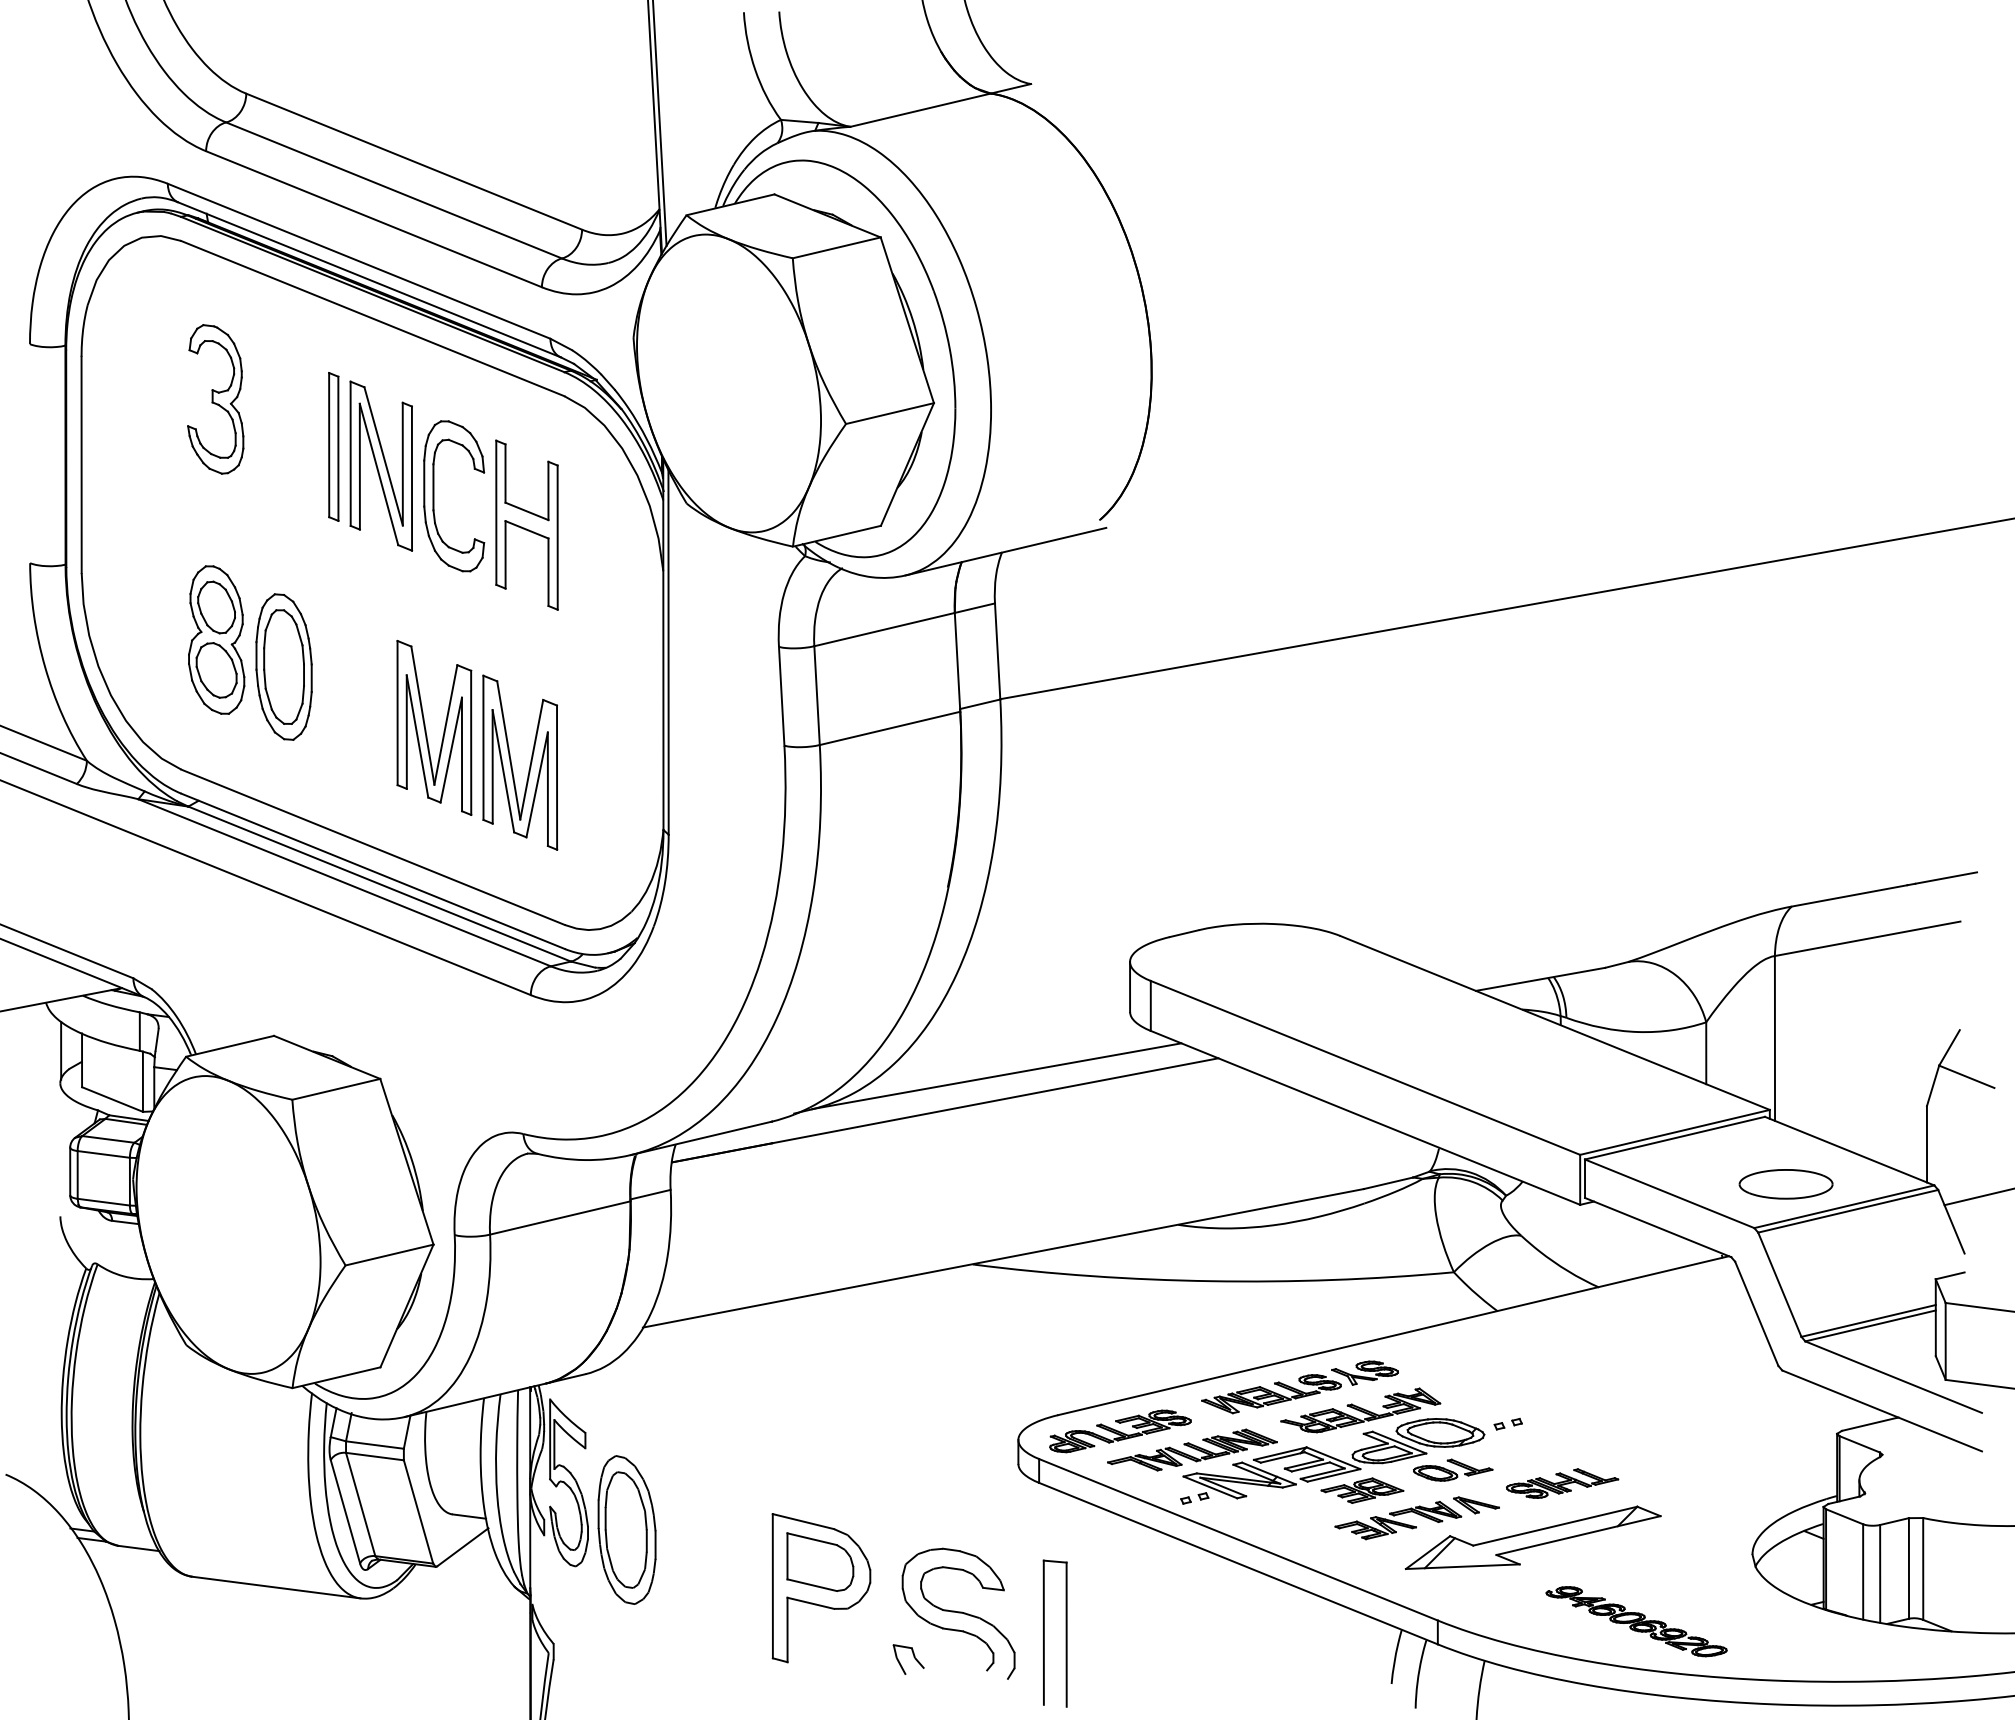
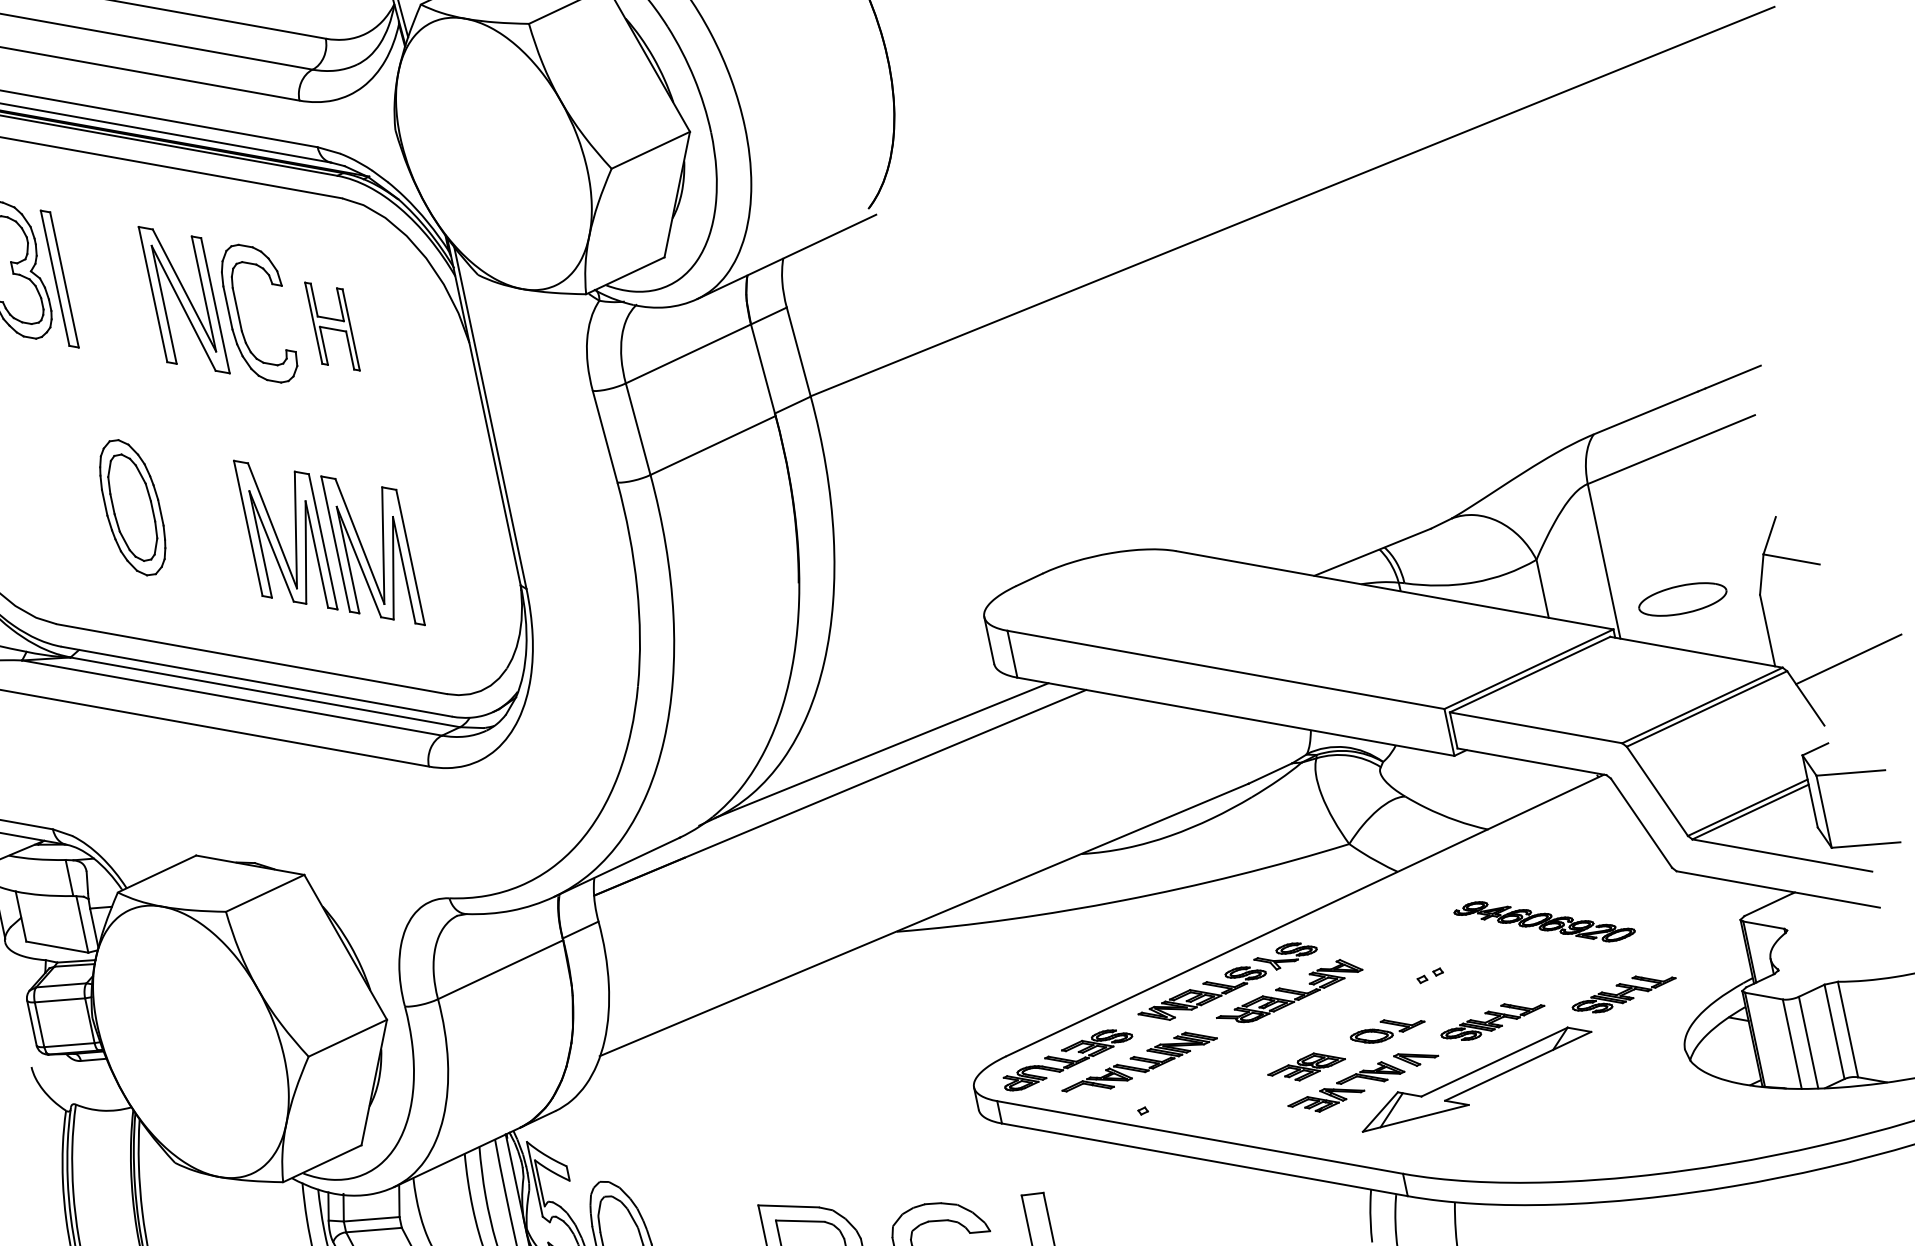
part: (333, 446) -> (59, 278), moved
part: (526, 524) -> (331, 326), size x0.6
part: (216, 639) -> (63, 495), removed
part: (1785, 1184) -> (1682, 599), moved
part: (1333, 1459) -> (1273, 1043), removed
part: (1702, 1483) -> (1624, 993), added
part: (1636, 1621) -> (1544, 921), moved

